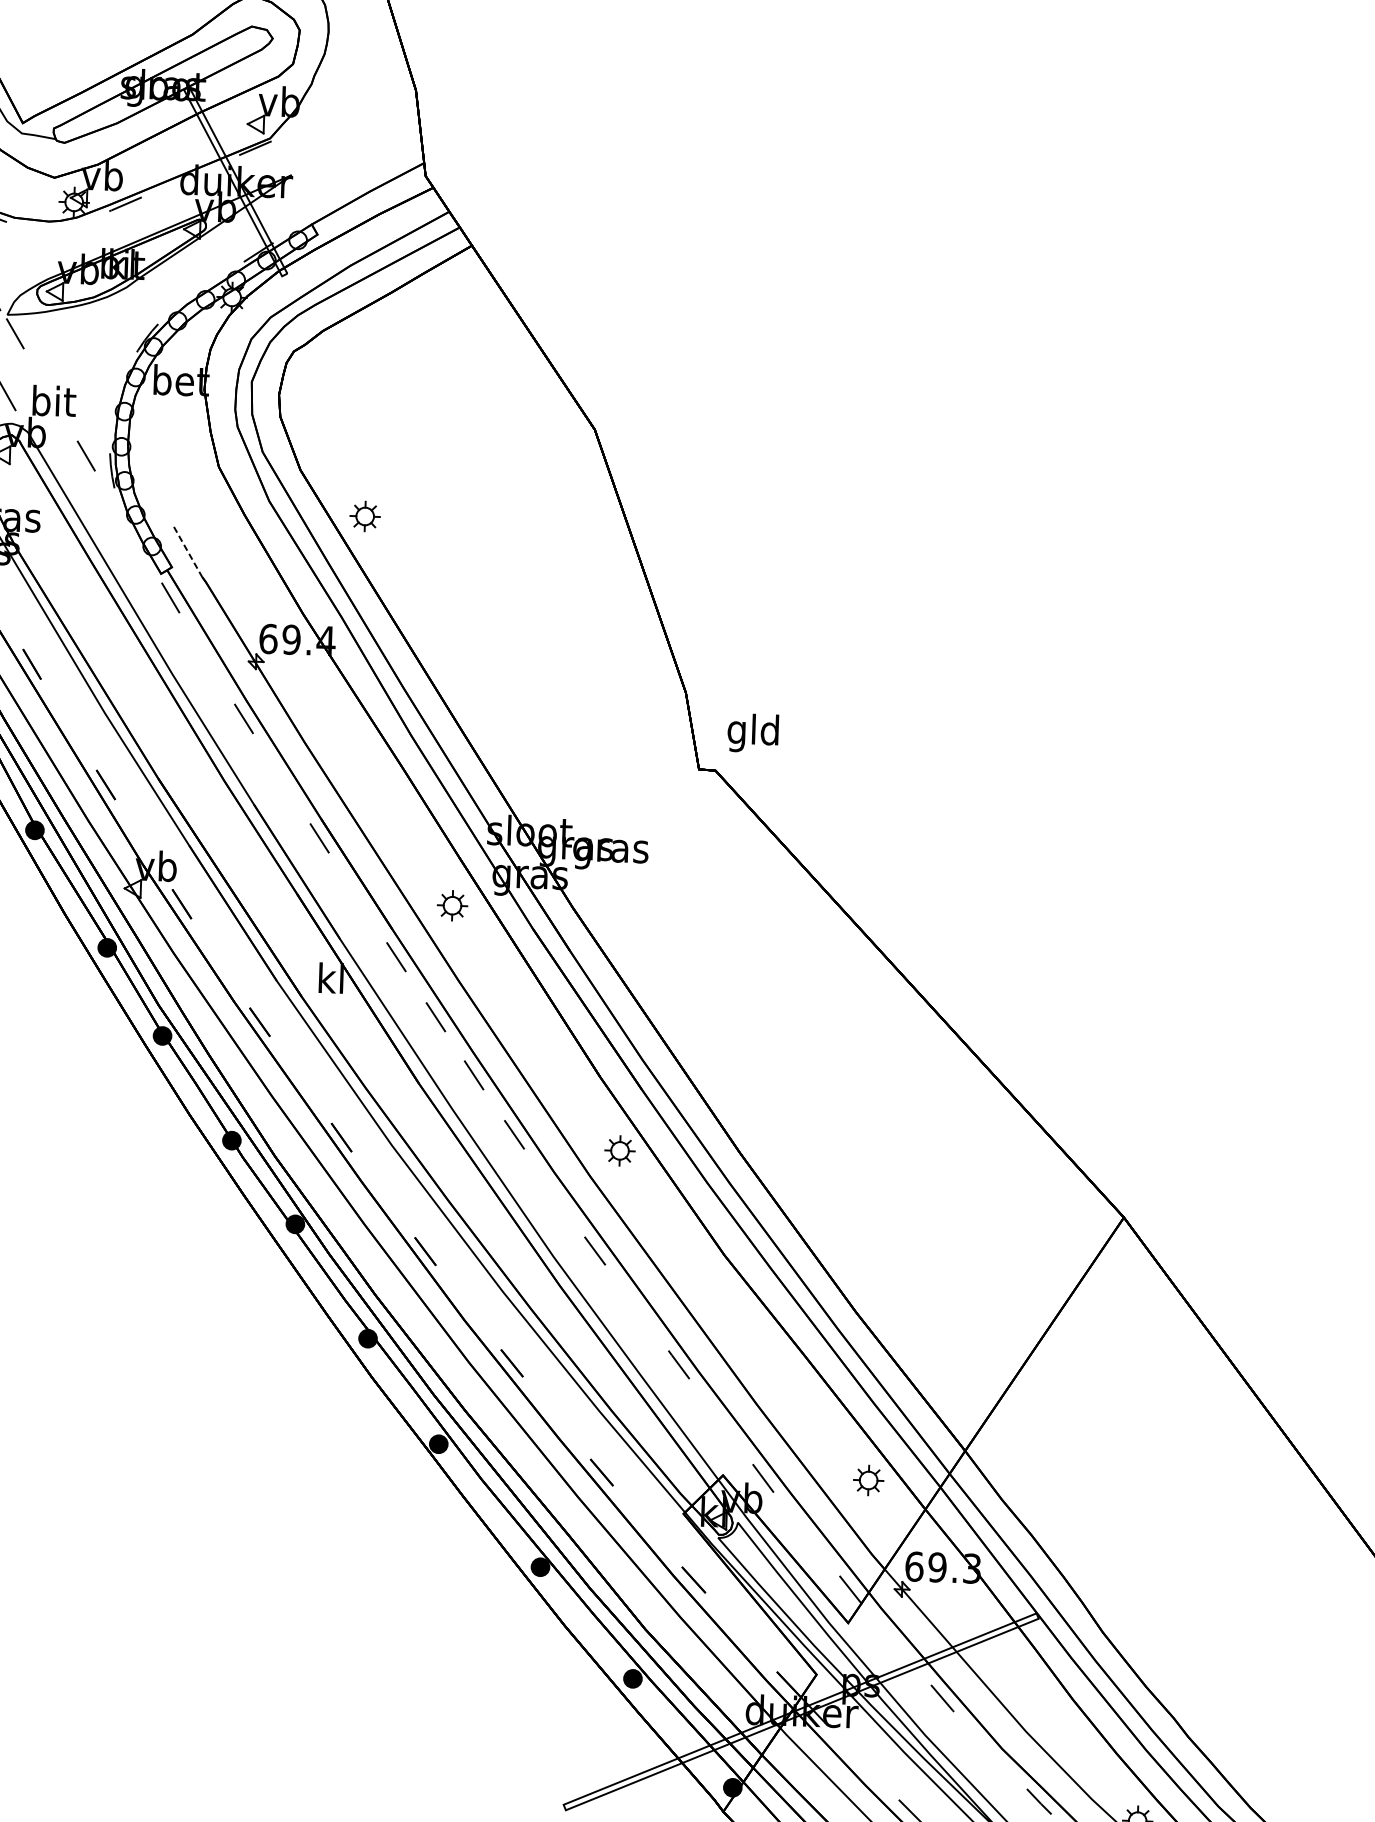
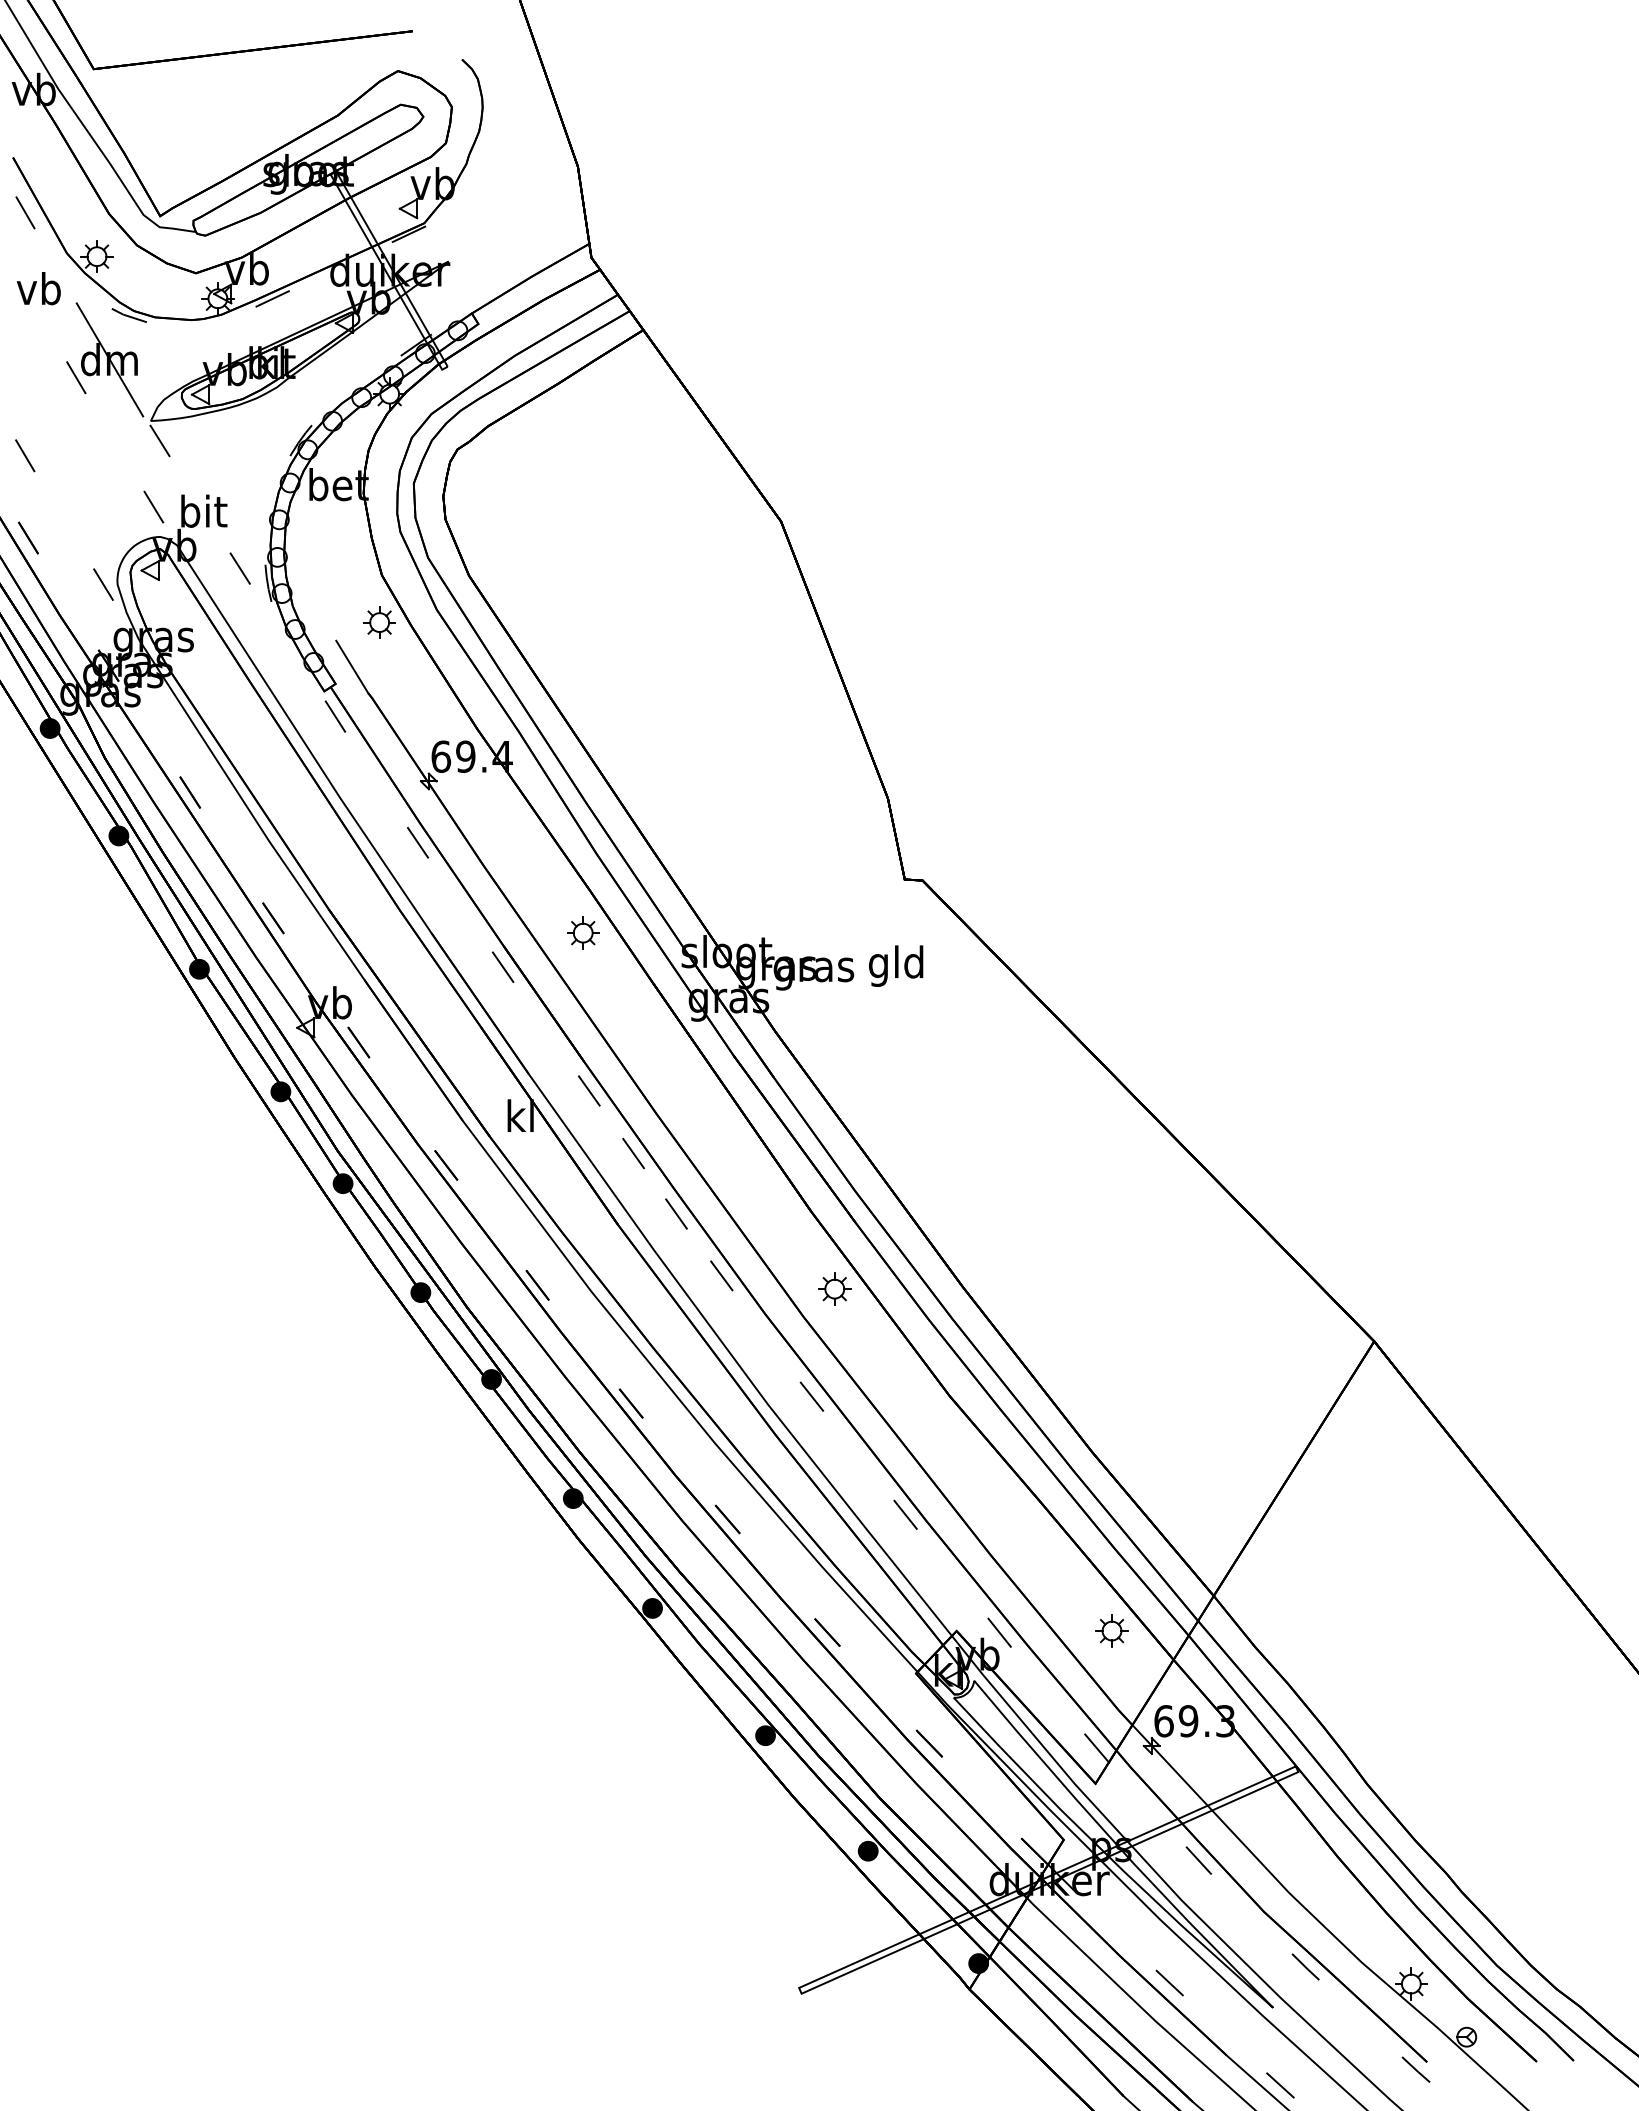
part: (365, 516) -> (379, 622), moved
line: (188, 551) -> (352, 666), dashed -> solid
text: (753, 732) -> (896, 965), moved
part: (452, 905) -> (583, 932), moved

